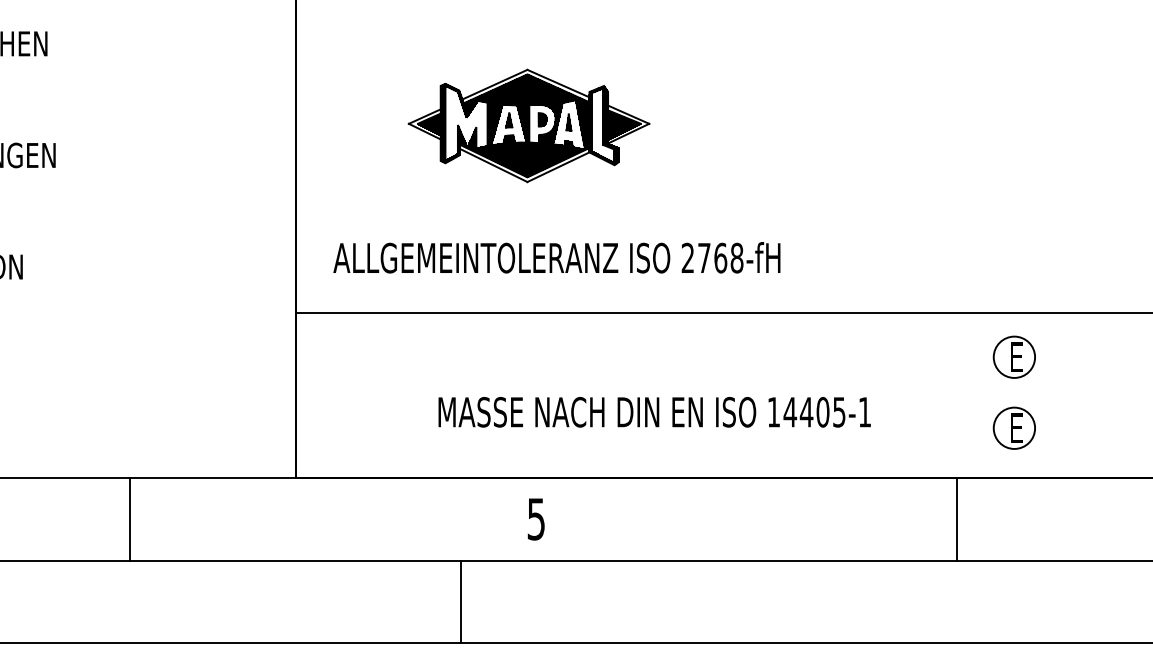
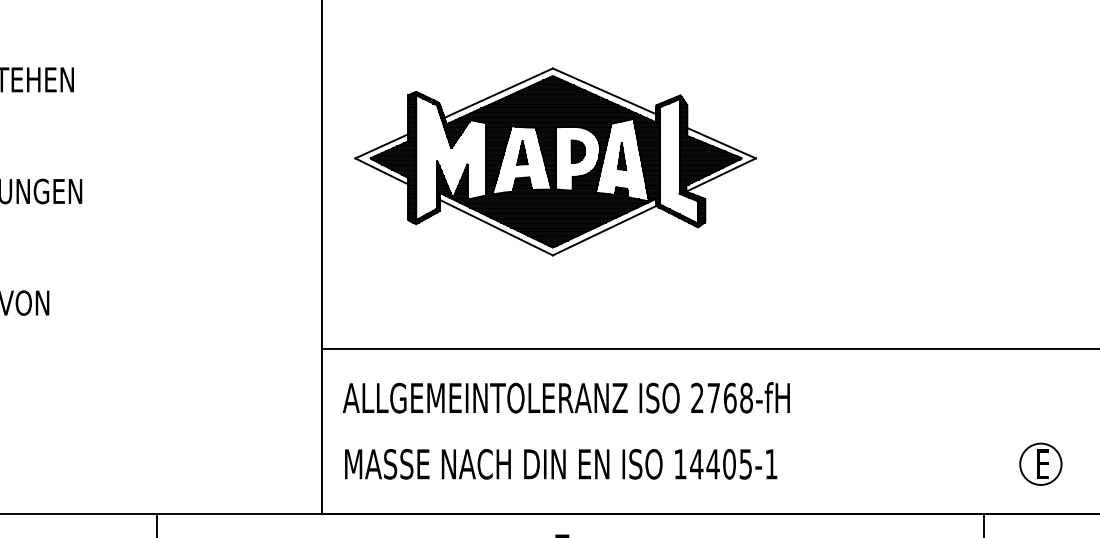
part: (528, 125) -> (554, 161), size x1.67
text: (556, 257) -> (565, 397), moved
part: (1013, 356) -> (1039, 392), removed
text: (654, 412) -> (560, 464), moved

